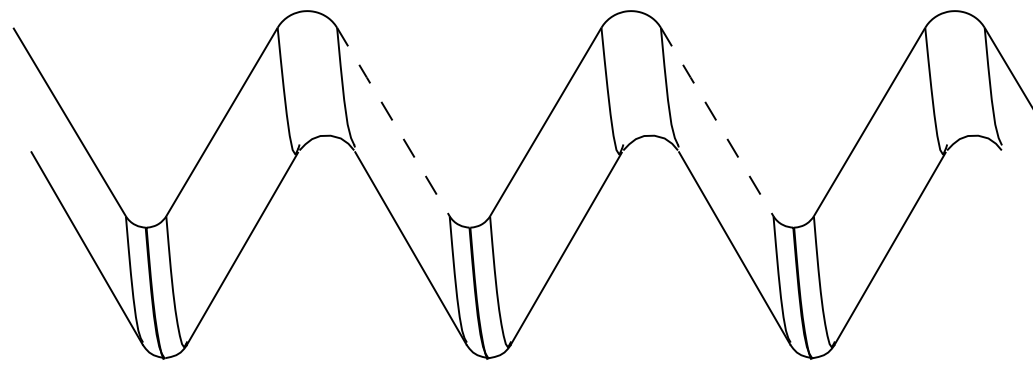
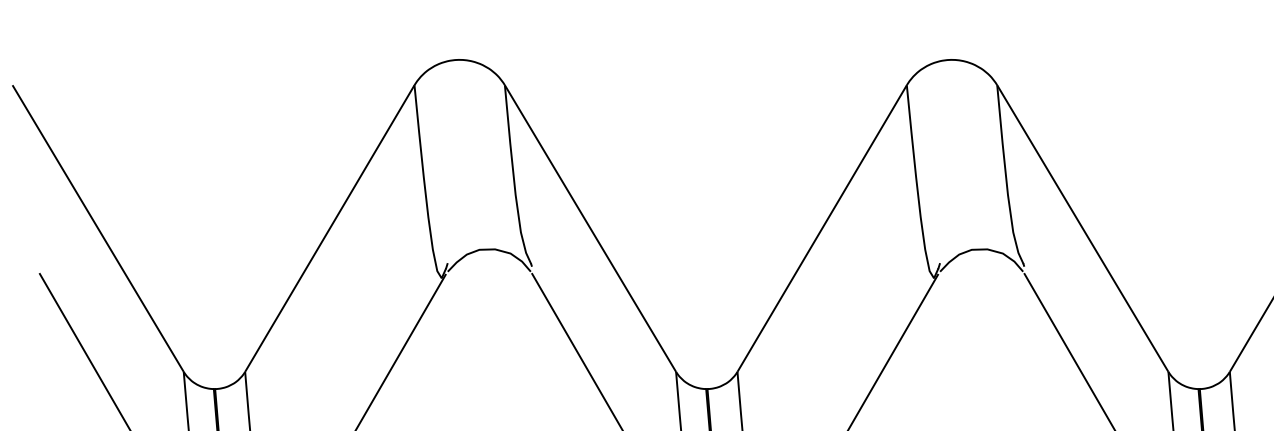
line: (393, 122) -> (590, 229), dashed -> solid
line: (717, 122) -> (1083, 229), dashed -> solid

